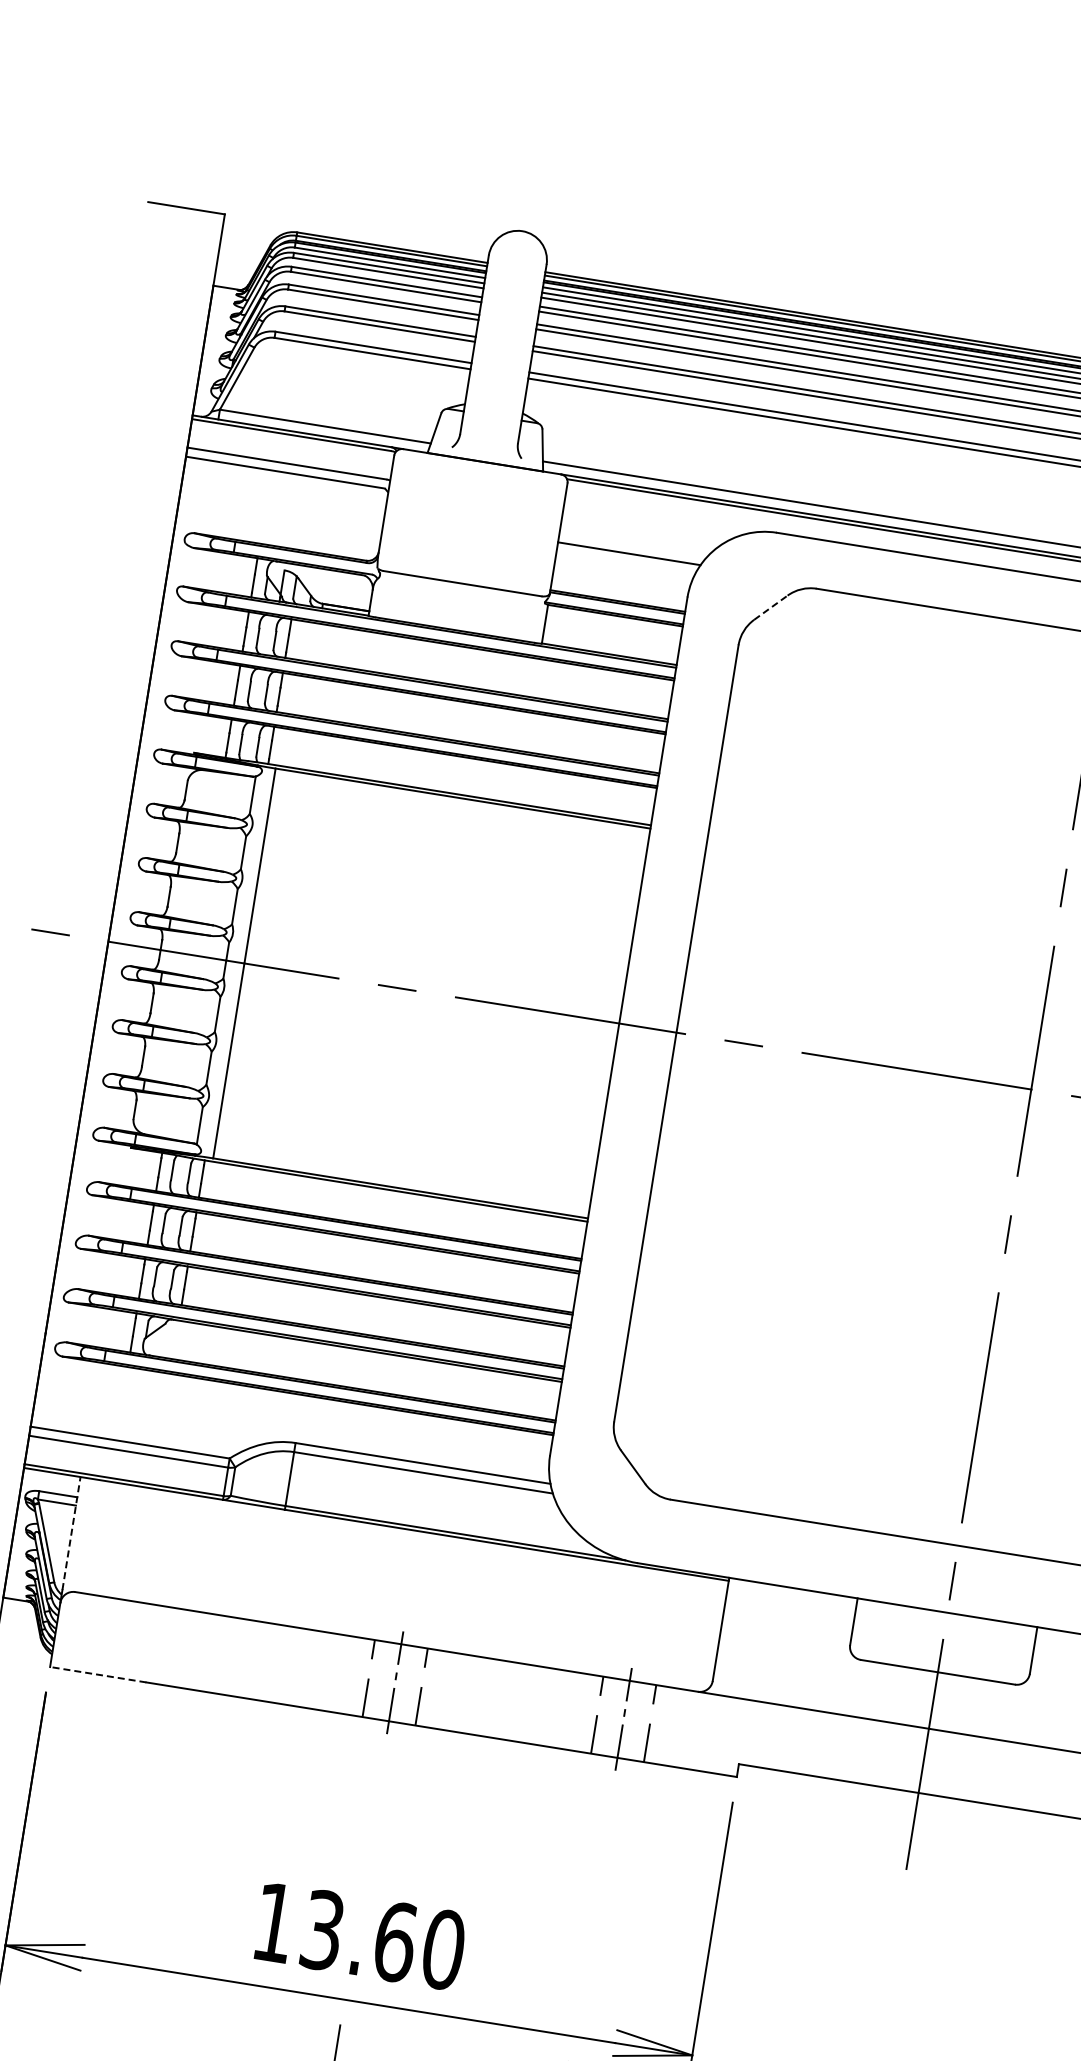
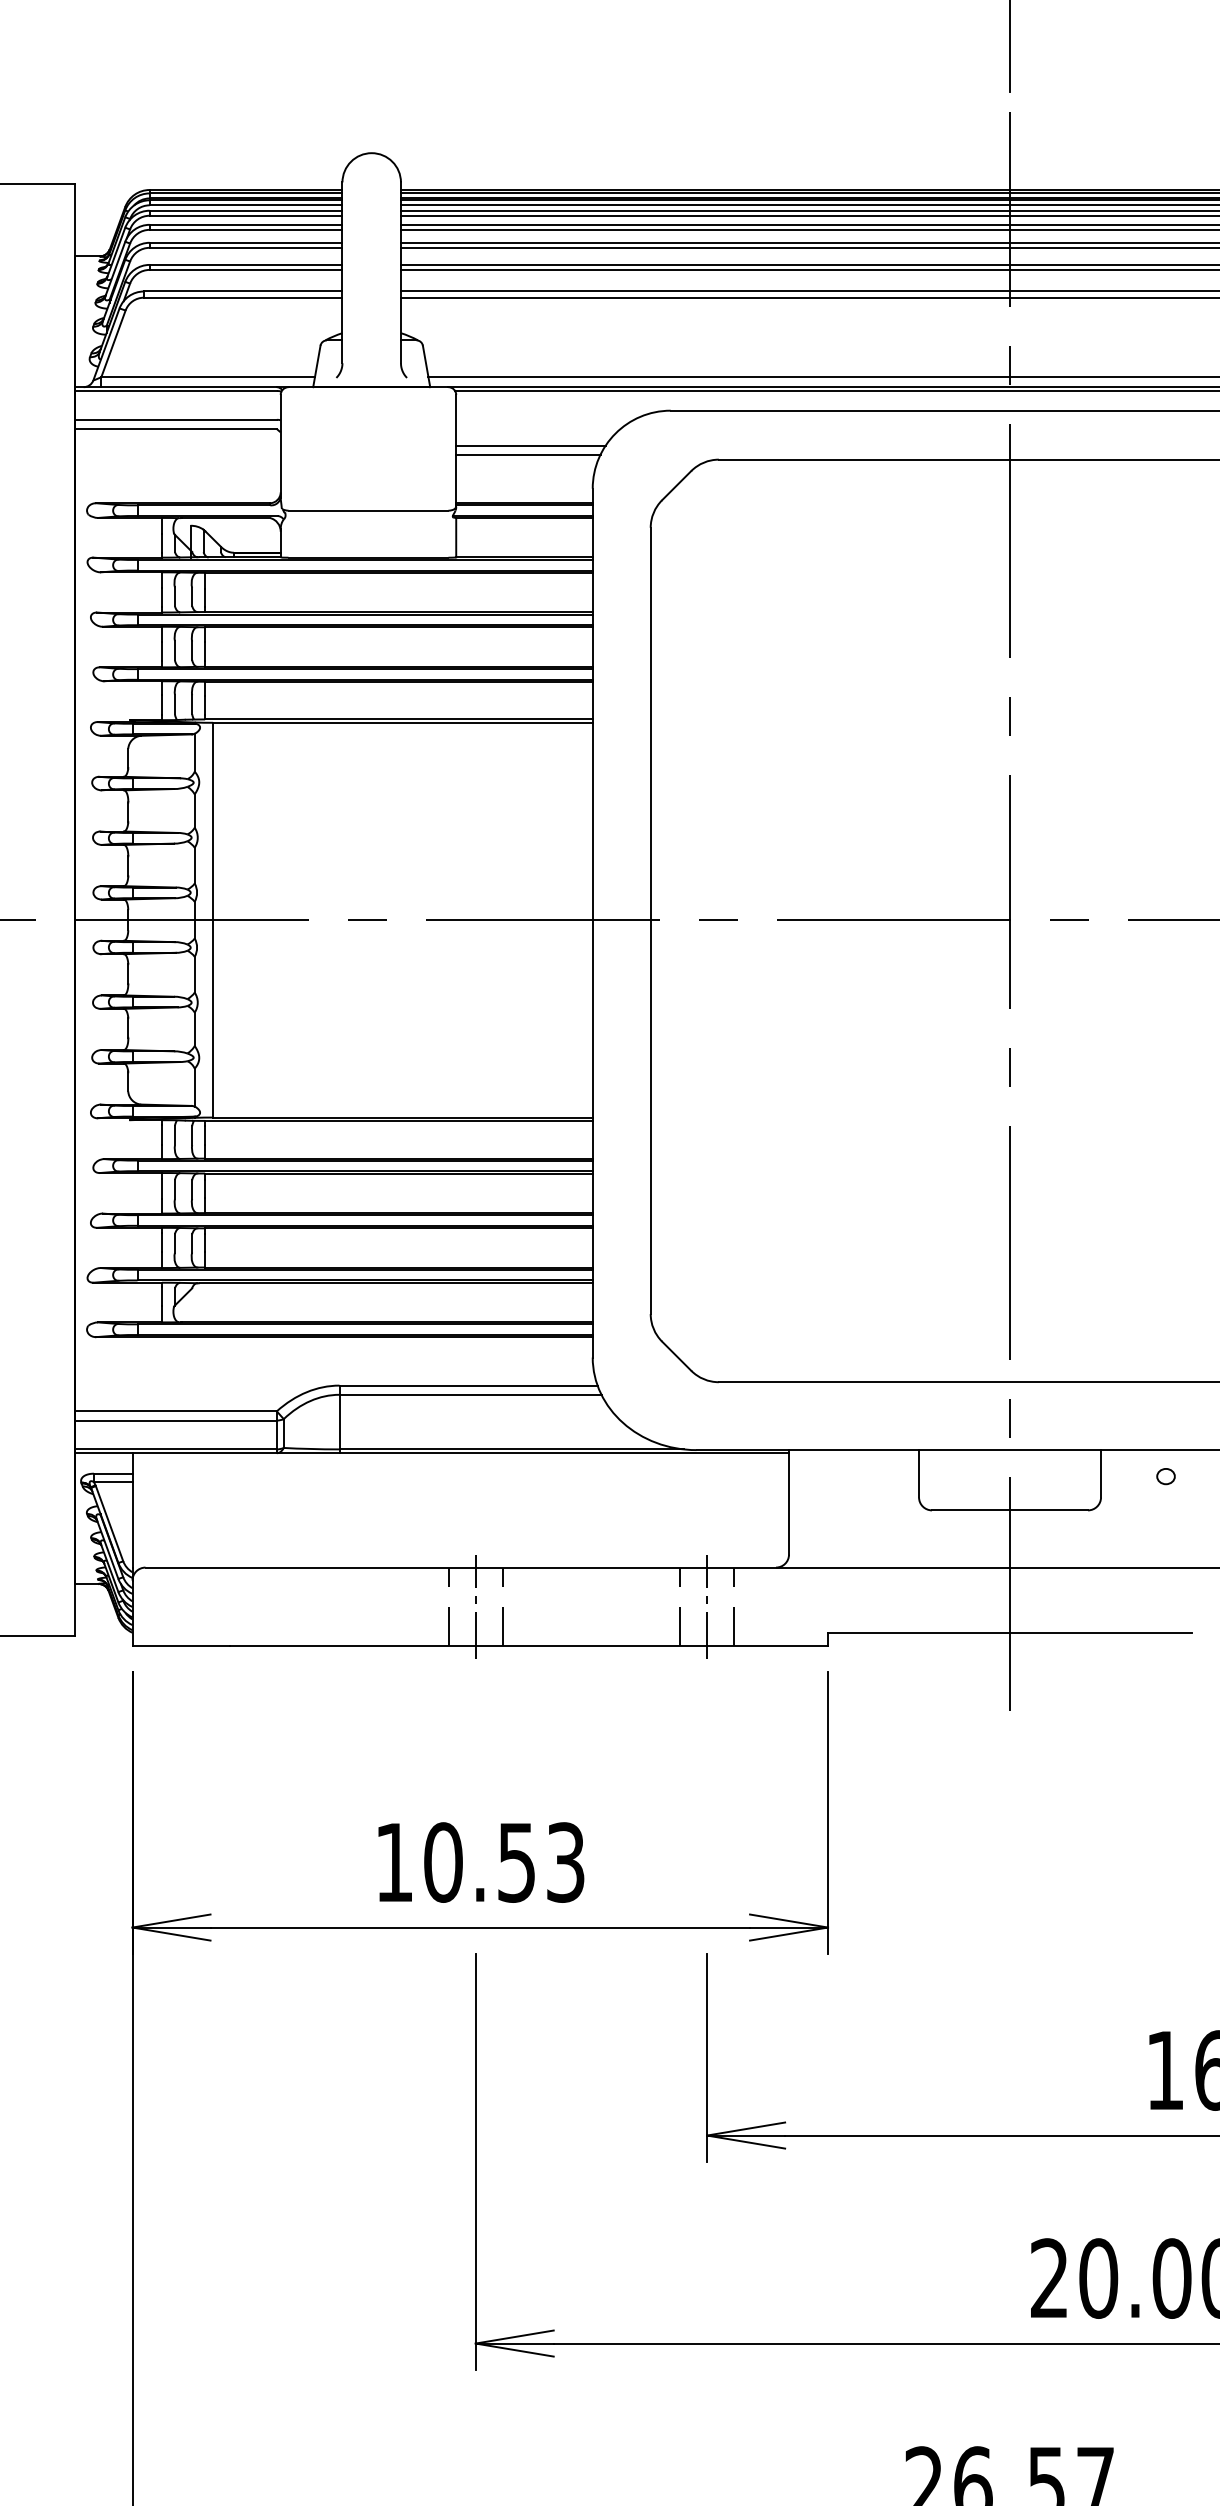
line: (632, 544) -> (530, 445), added
line: (770, 607) -> (676, 485), dashed -> solid
line: (71, 1532) -> (132, 1509), dashed -> solid
line: (98, 1674) -> (181, 1645), dashed -> solid
text: (383, 1940) -> (504, 1862), 13.60 -> 10.53

